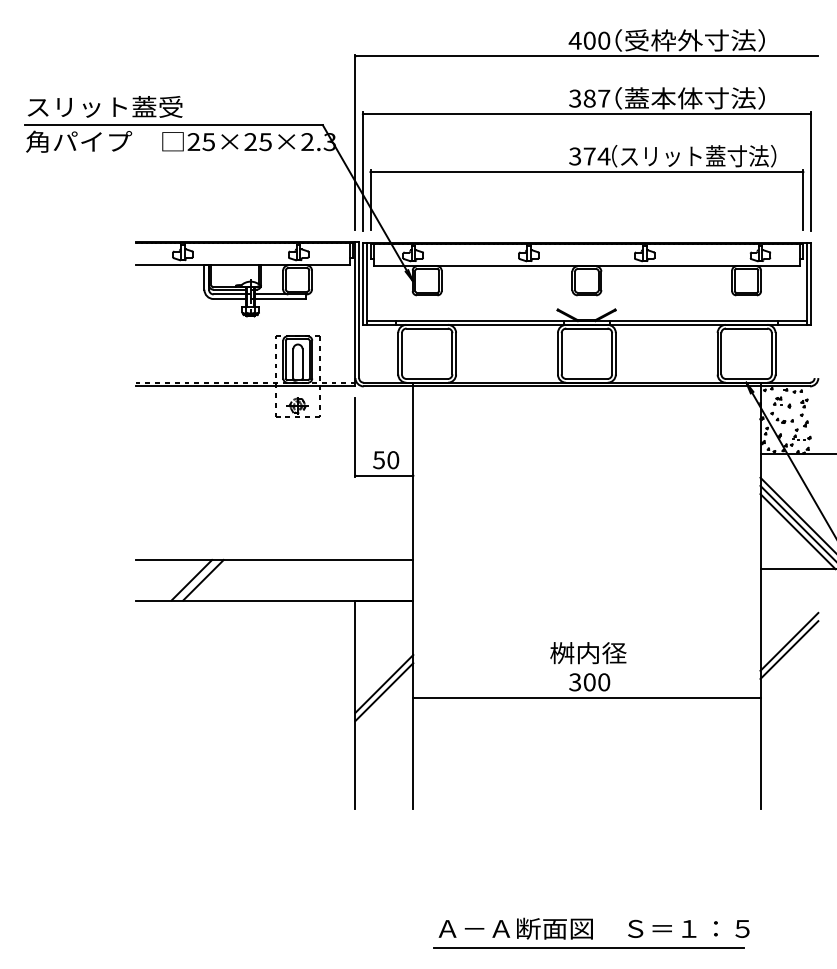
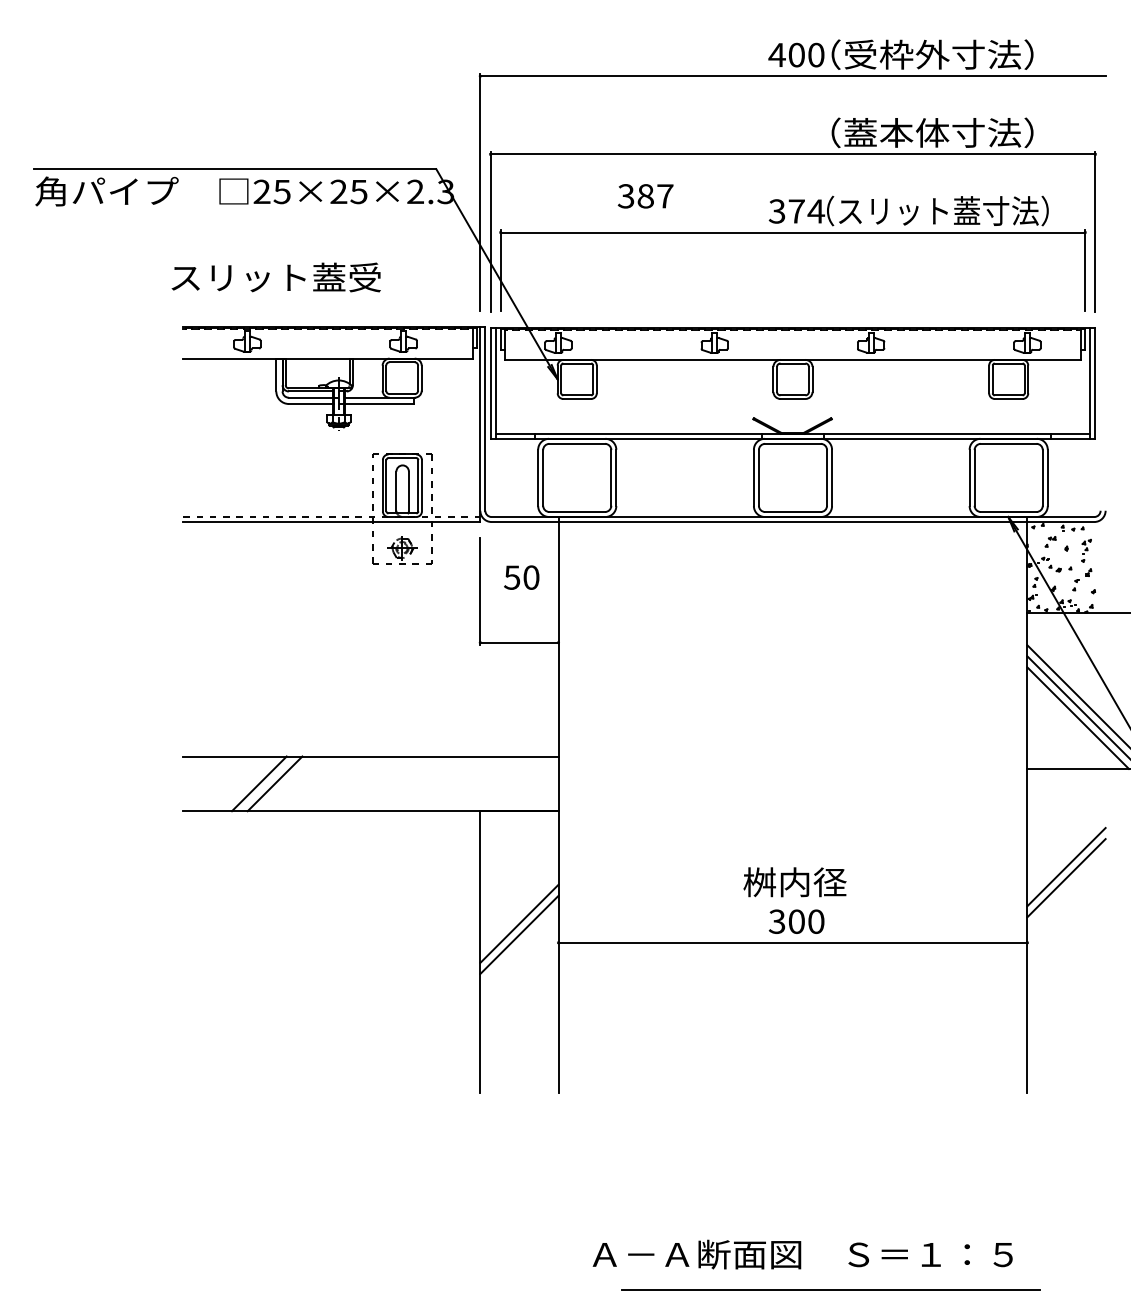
text: (589, 98) -> (645, 196), moved
text: (104, 106) -> (275, 277), moved
text: (385, 460) -> (521, 577), moved
line: (588, 947) -> (830, 1289), moved

